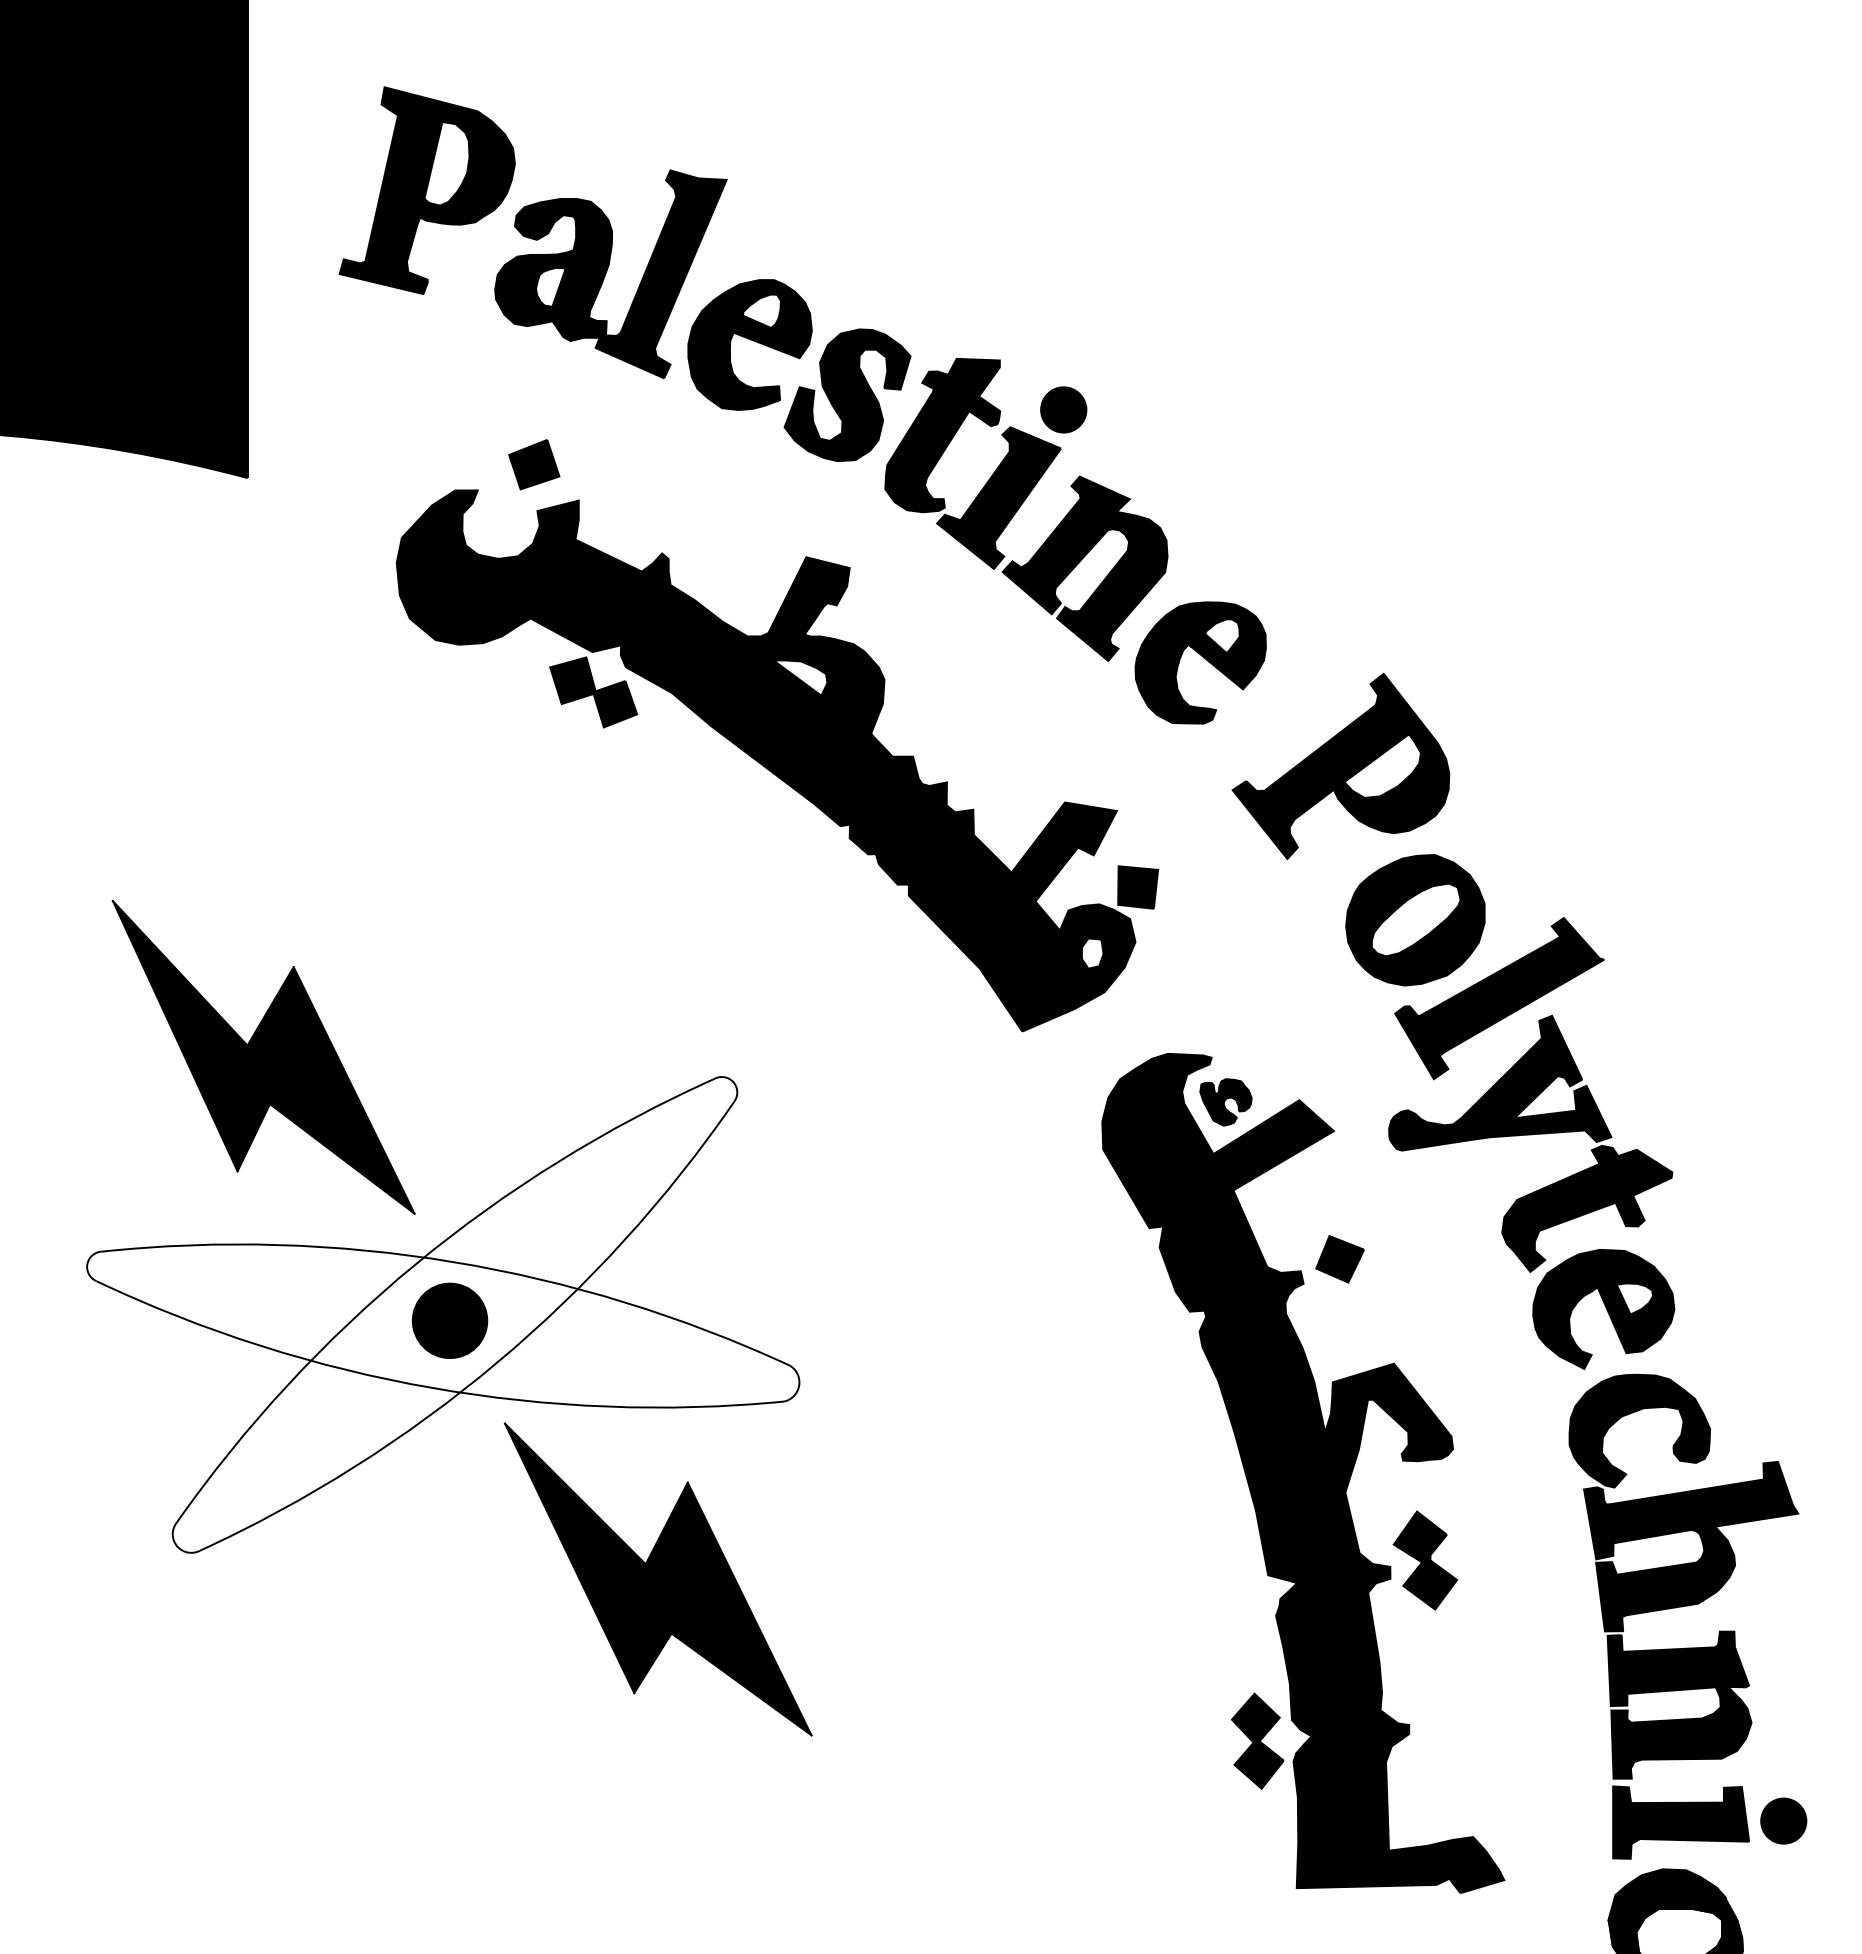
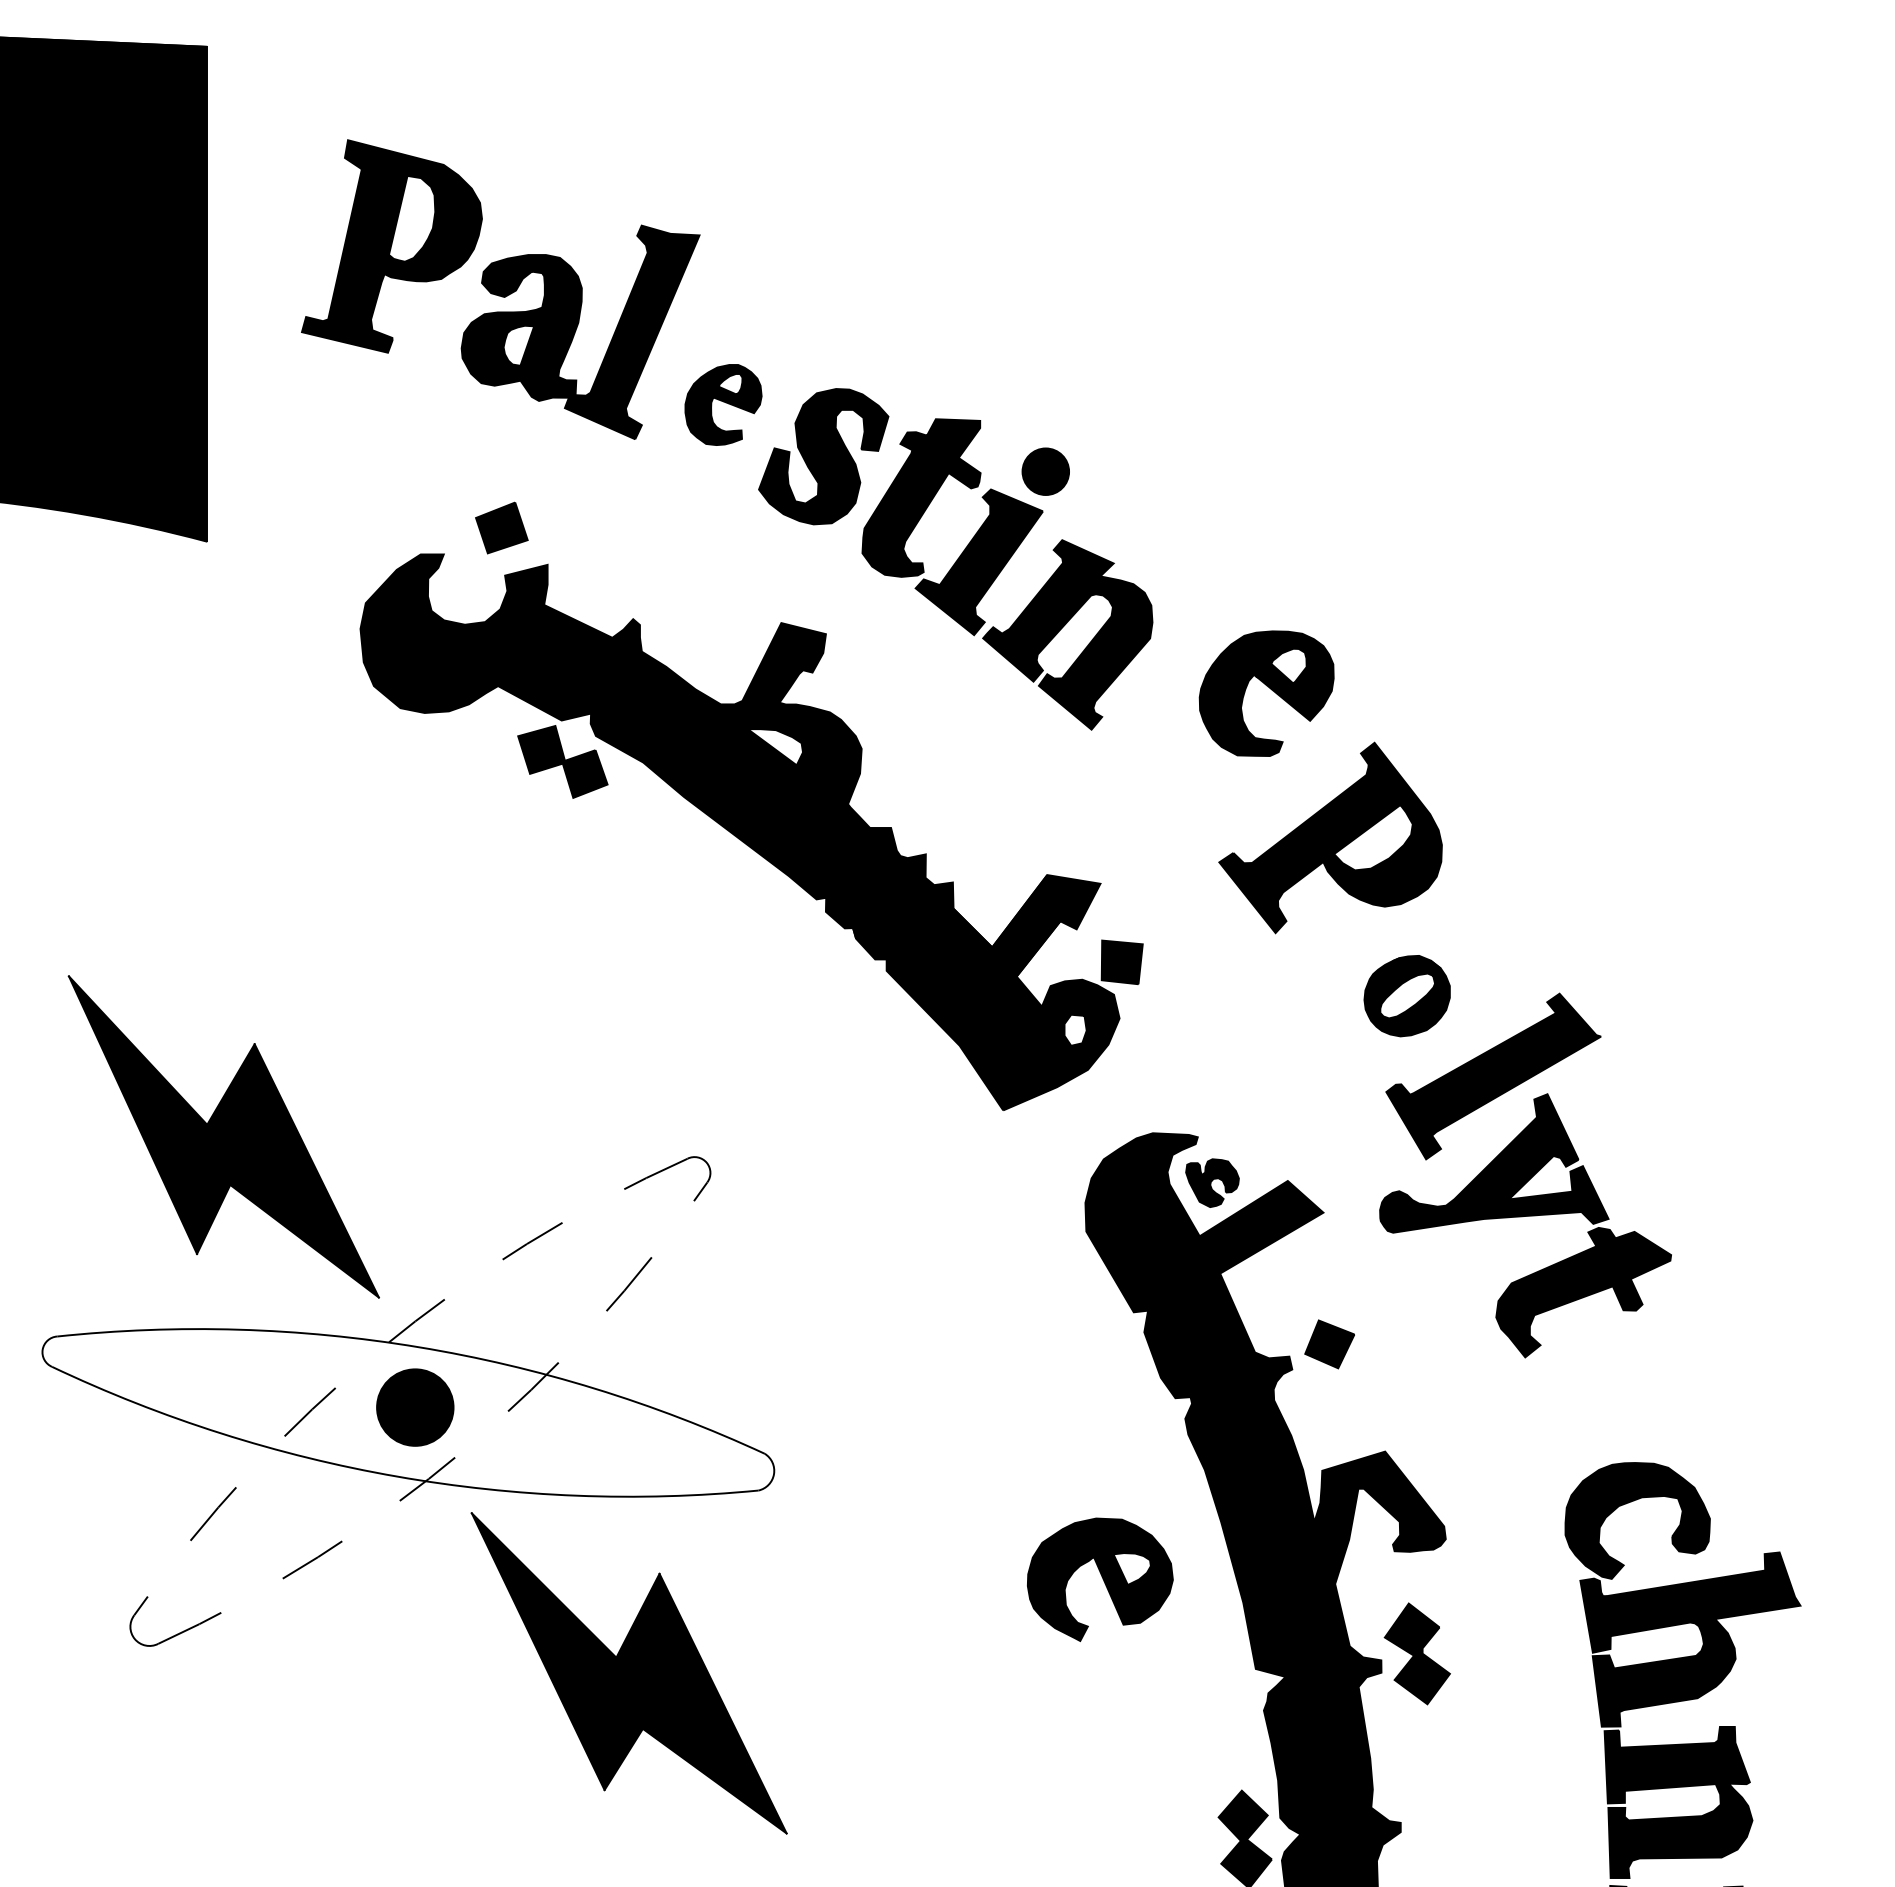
part: (749, 344) -> (722, 404), size x0.6
part: (1200, 662) -> (1266, 693), moved
part: (1415, 920) -> (1407, 996), size x0.6
arc: (415, 1264) -> (379, 1349), solid -> dashed
part: (1603, 1309) -> (1100, 1579), moved
arc: (497, 1362) -> (464, 1450), solid -> dashed

